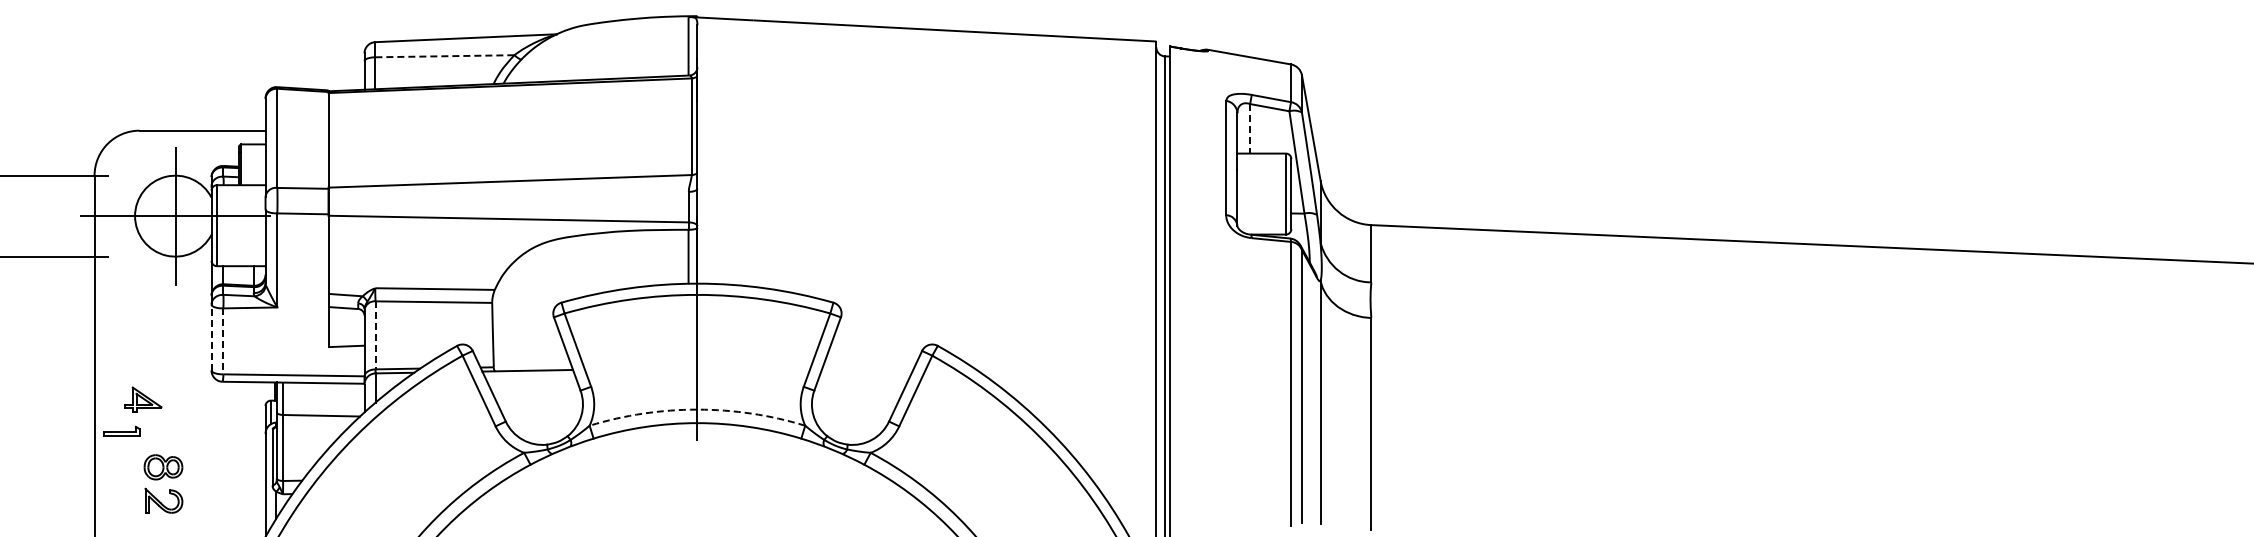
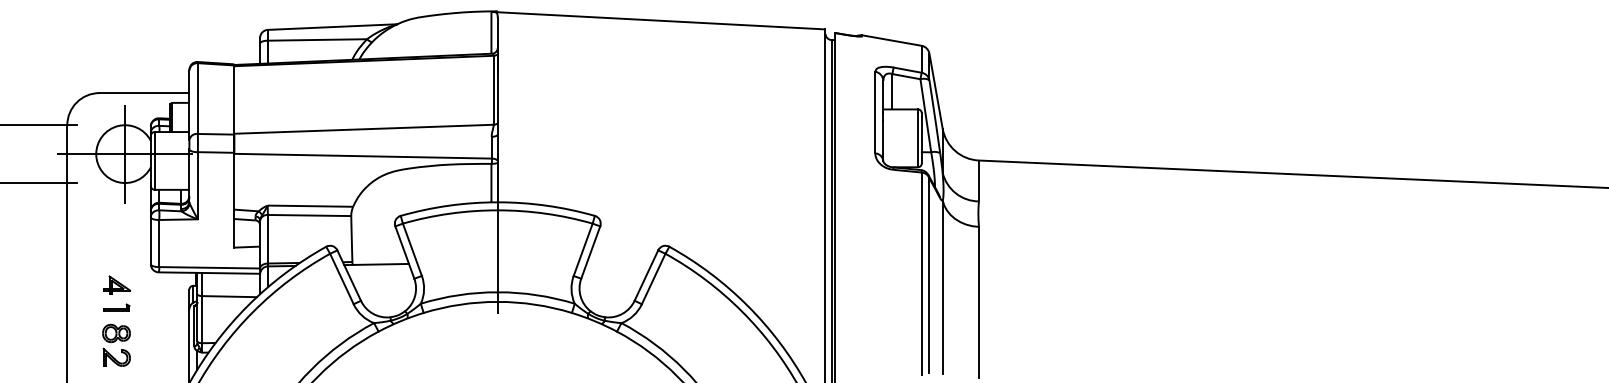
line: (444, 56) -> (317, 40), dashed -> solid
line: (1250, 128) -> (892, 91), dashed -> solid
line: (375, 335) -> (267, 239), dashed -> solid
line: (211, 337) -> (150, 240), dashed -> solid
line: (223, 341) -> (159, 243), dashed -> solid
part: (143, 399) -> (117, 285), moved
arc: (697, 409) -> (497, 292), dashed -> solid
part: (121, 430) -> (116, 307), moved

